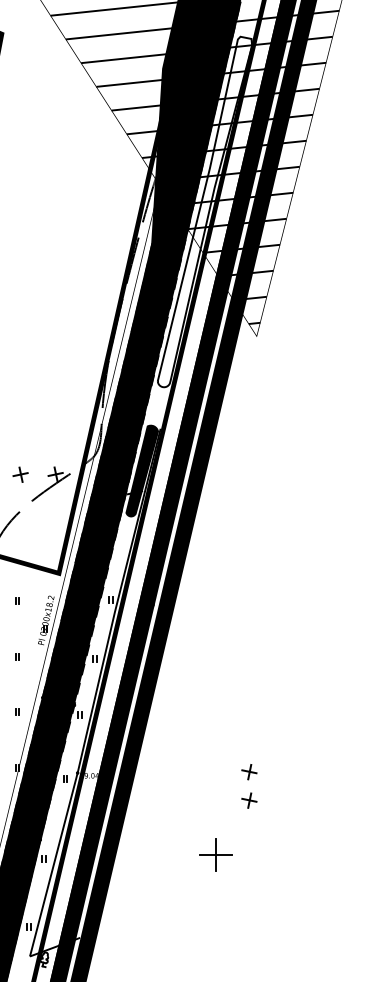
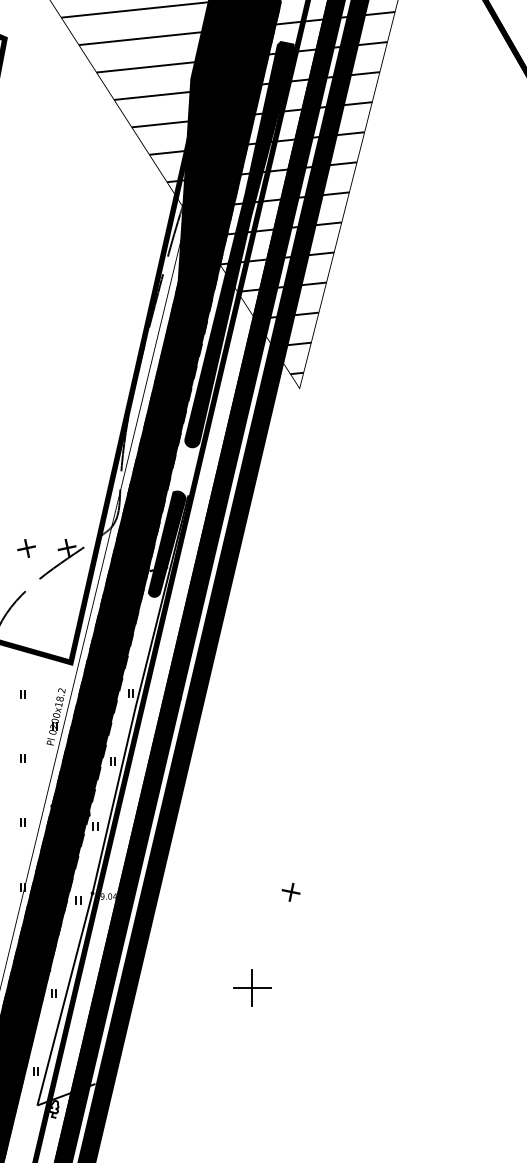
fill: (204, 211) -> (239, 244), added
part: (248, 799) -> (290, 924), removed

